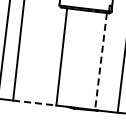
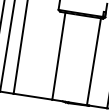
line: (101, 61) -> (94, 61), dashed -> solid
line: (34, 103) -> (32, 97), dashed -> solid

